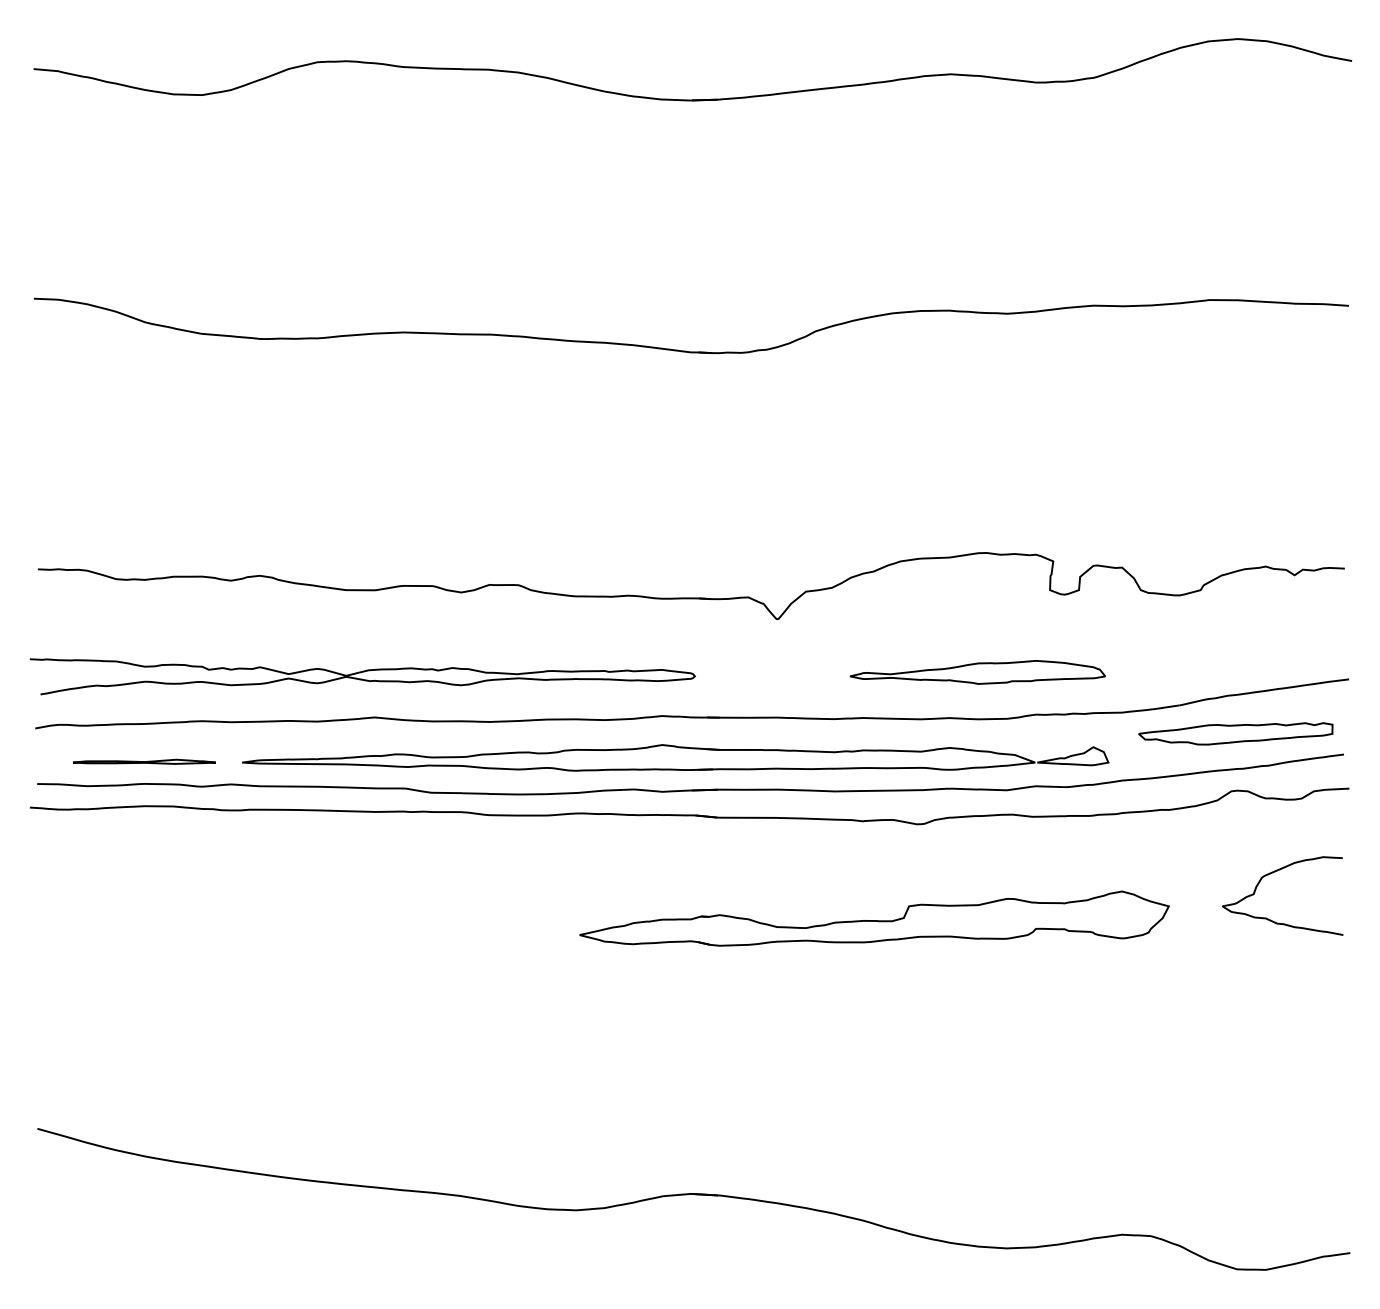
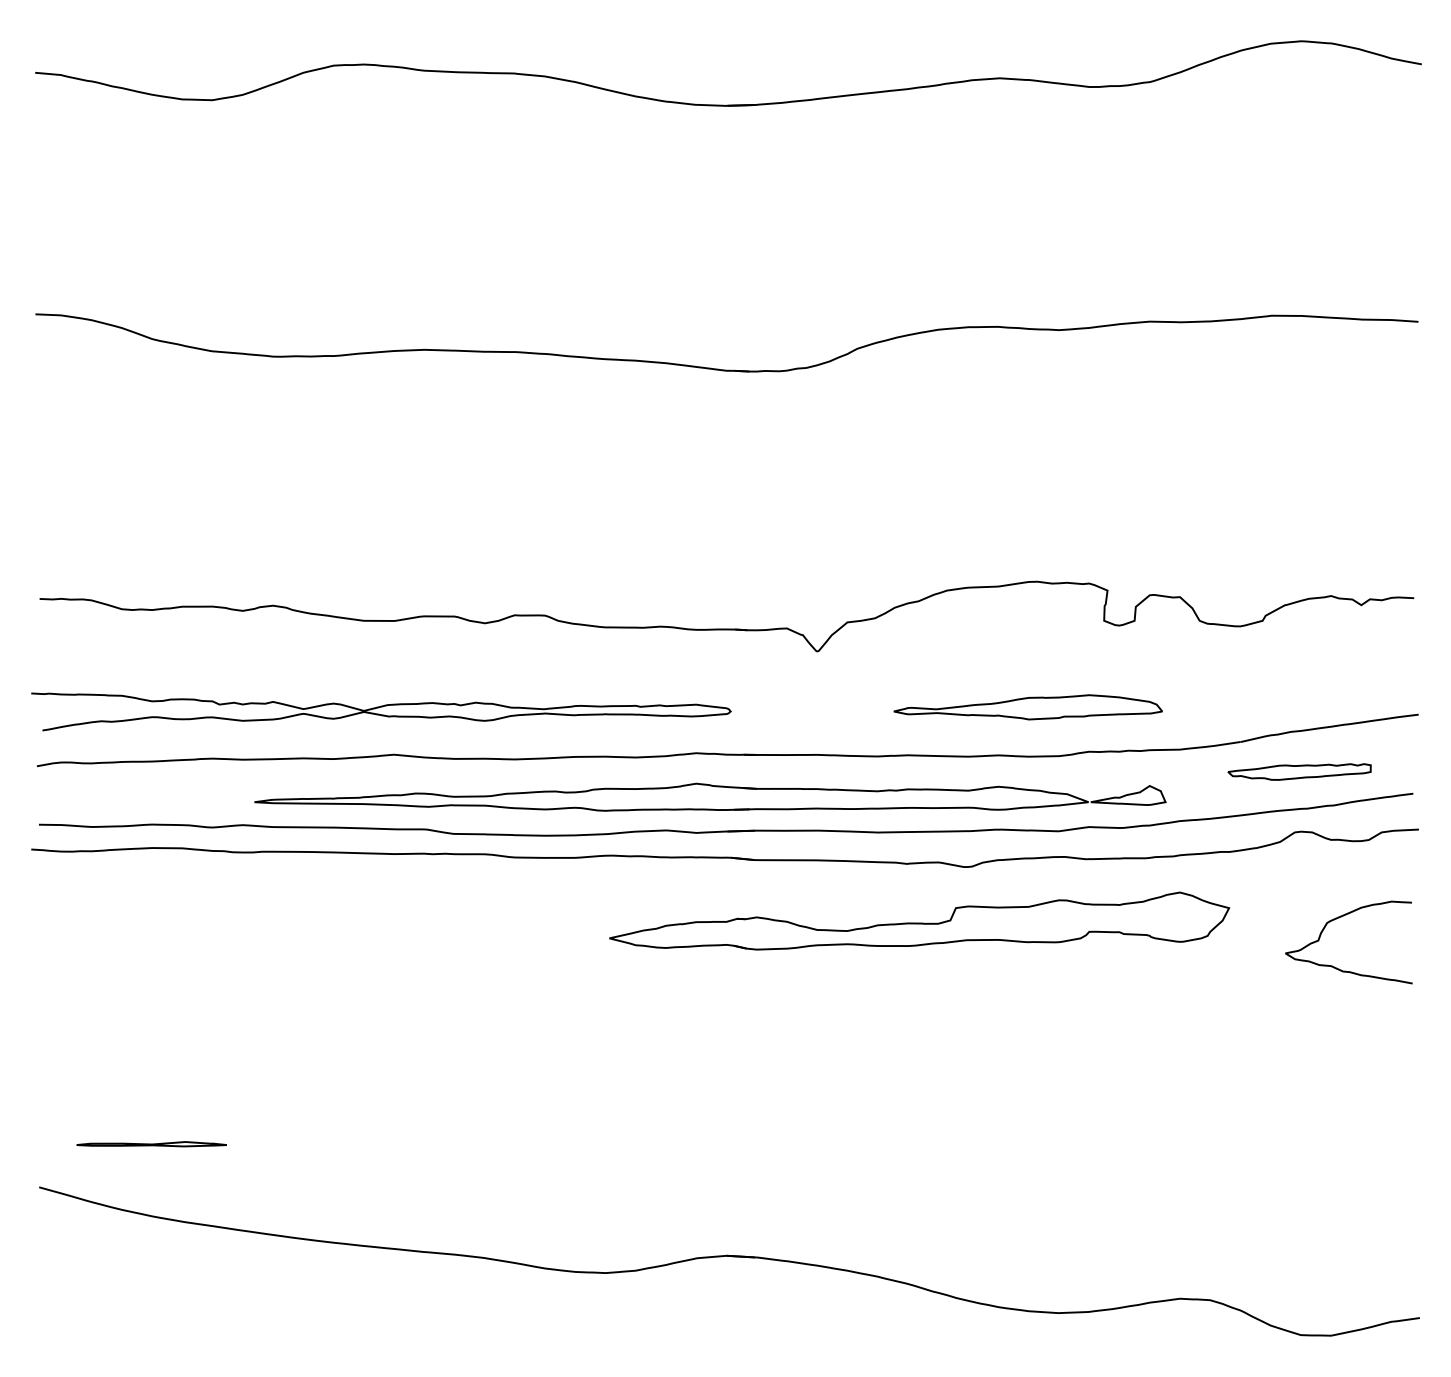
part: (1235, 733) -> (1299, 771), size x0.7
part: (144, 761) -> (151, 1143), moved
part: (874, 918) -> (919, 920), moved

